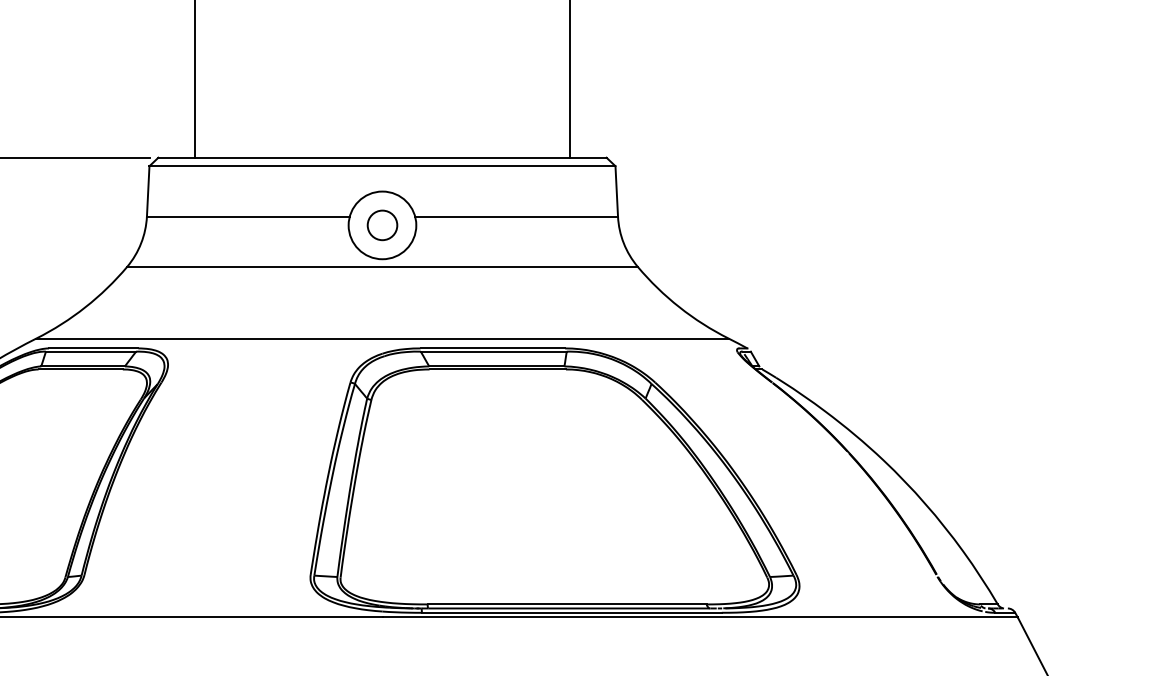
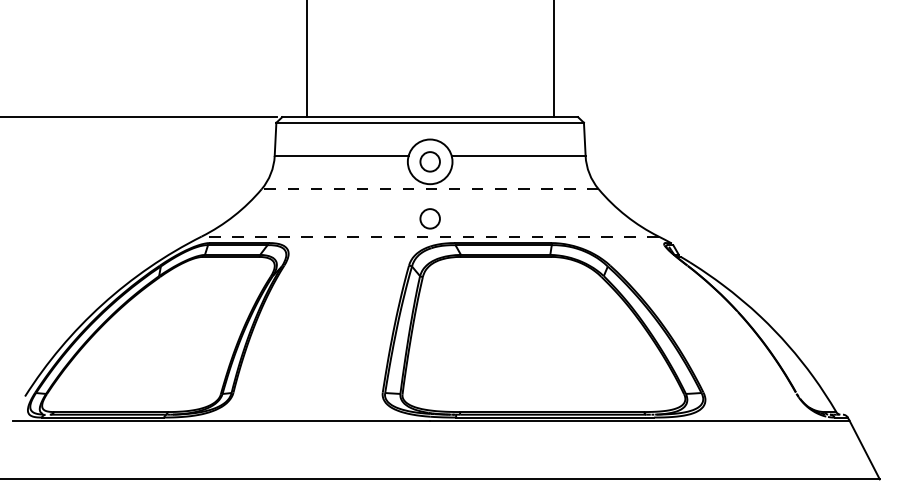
line: (381, 267) -> (429, 189), solid -> dashed
circle: (381, 311) -> (429, 218), added
line: (381, 338) -> (429, 236), solid -> dashed

